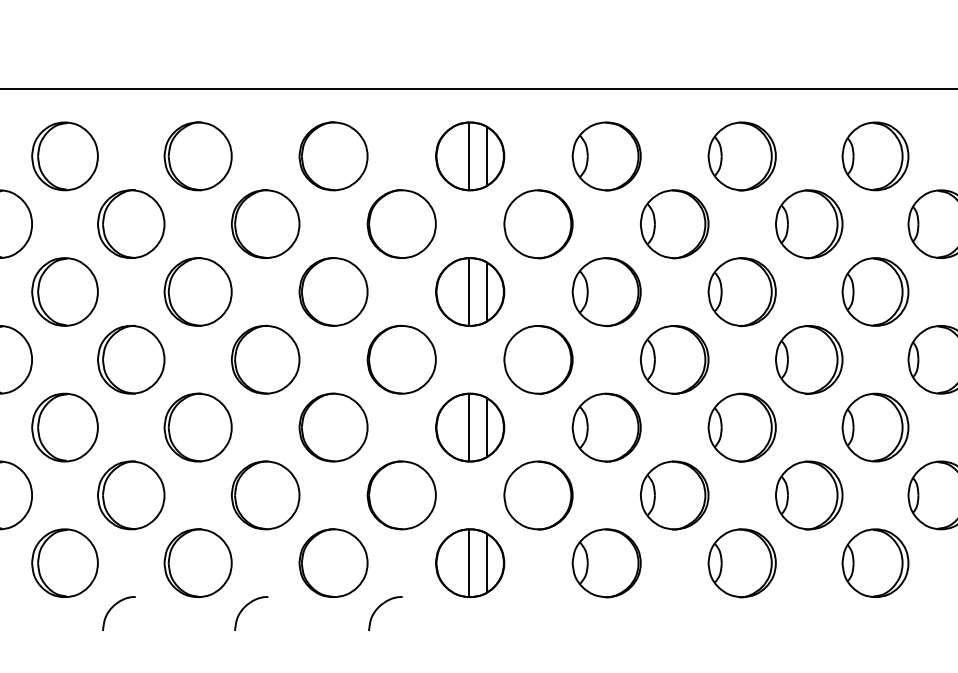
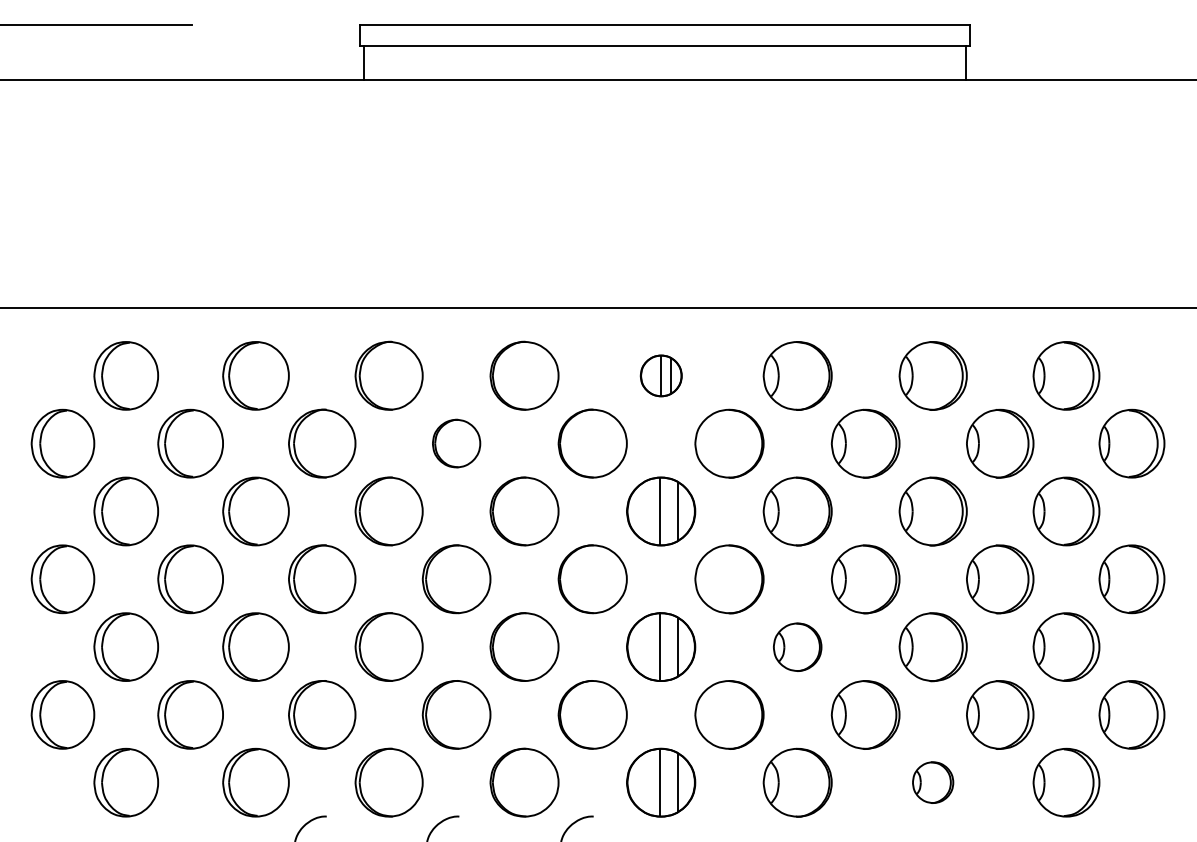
part: (470, 156) -> (661, 375), size x0.6
part: (265, 224) -> (456, 443), size x0.7
part: (606, 428) -> (797, 647), size x0.7
part: (741, 563) -> (932, 782), size x0.6

